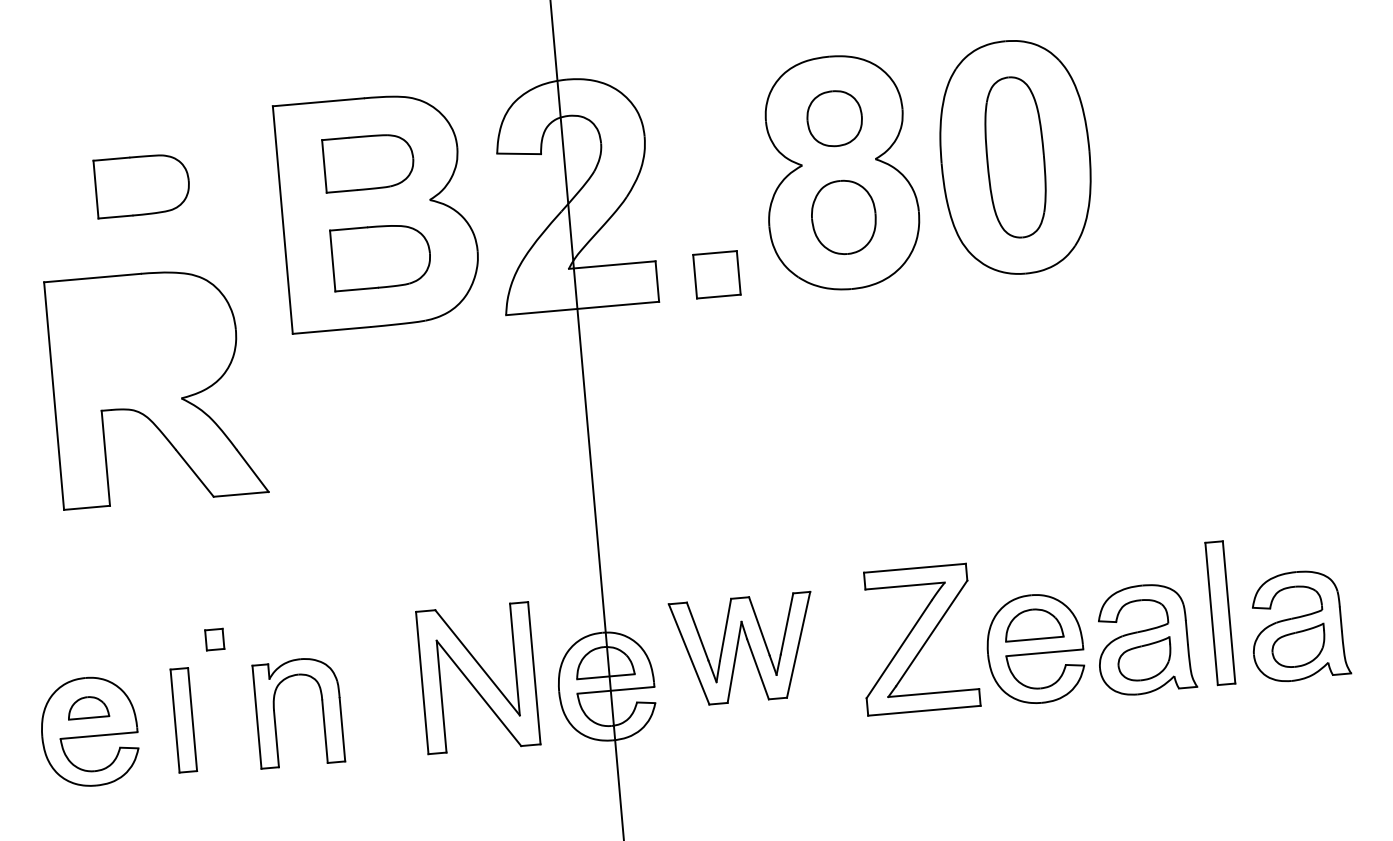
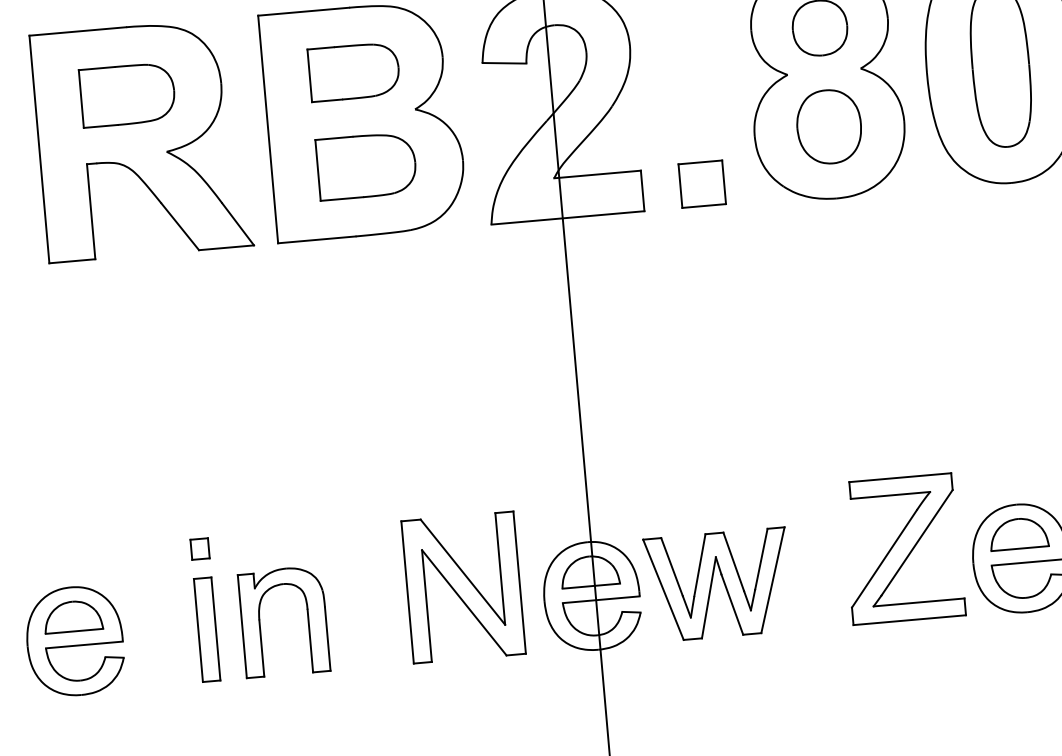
part: (156, 390) -> (141, 143), moved
part: (739, 647) -> (713, 582), moved
part: (88, 708) -> (73, 617), size x1.43
part: (183, 720) -> (206, 629), moved

